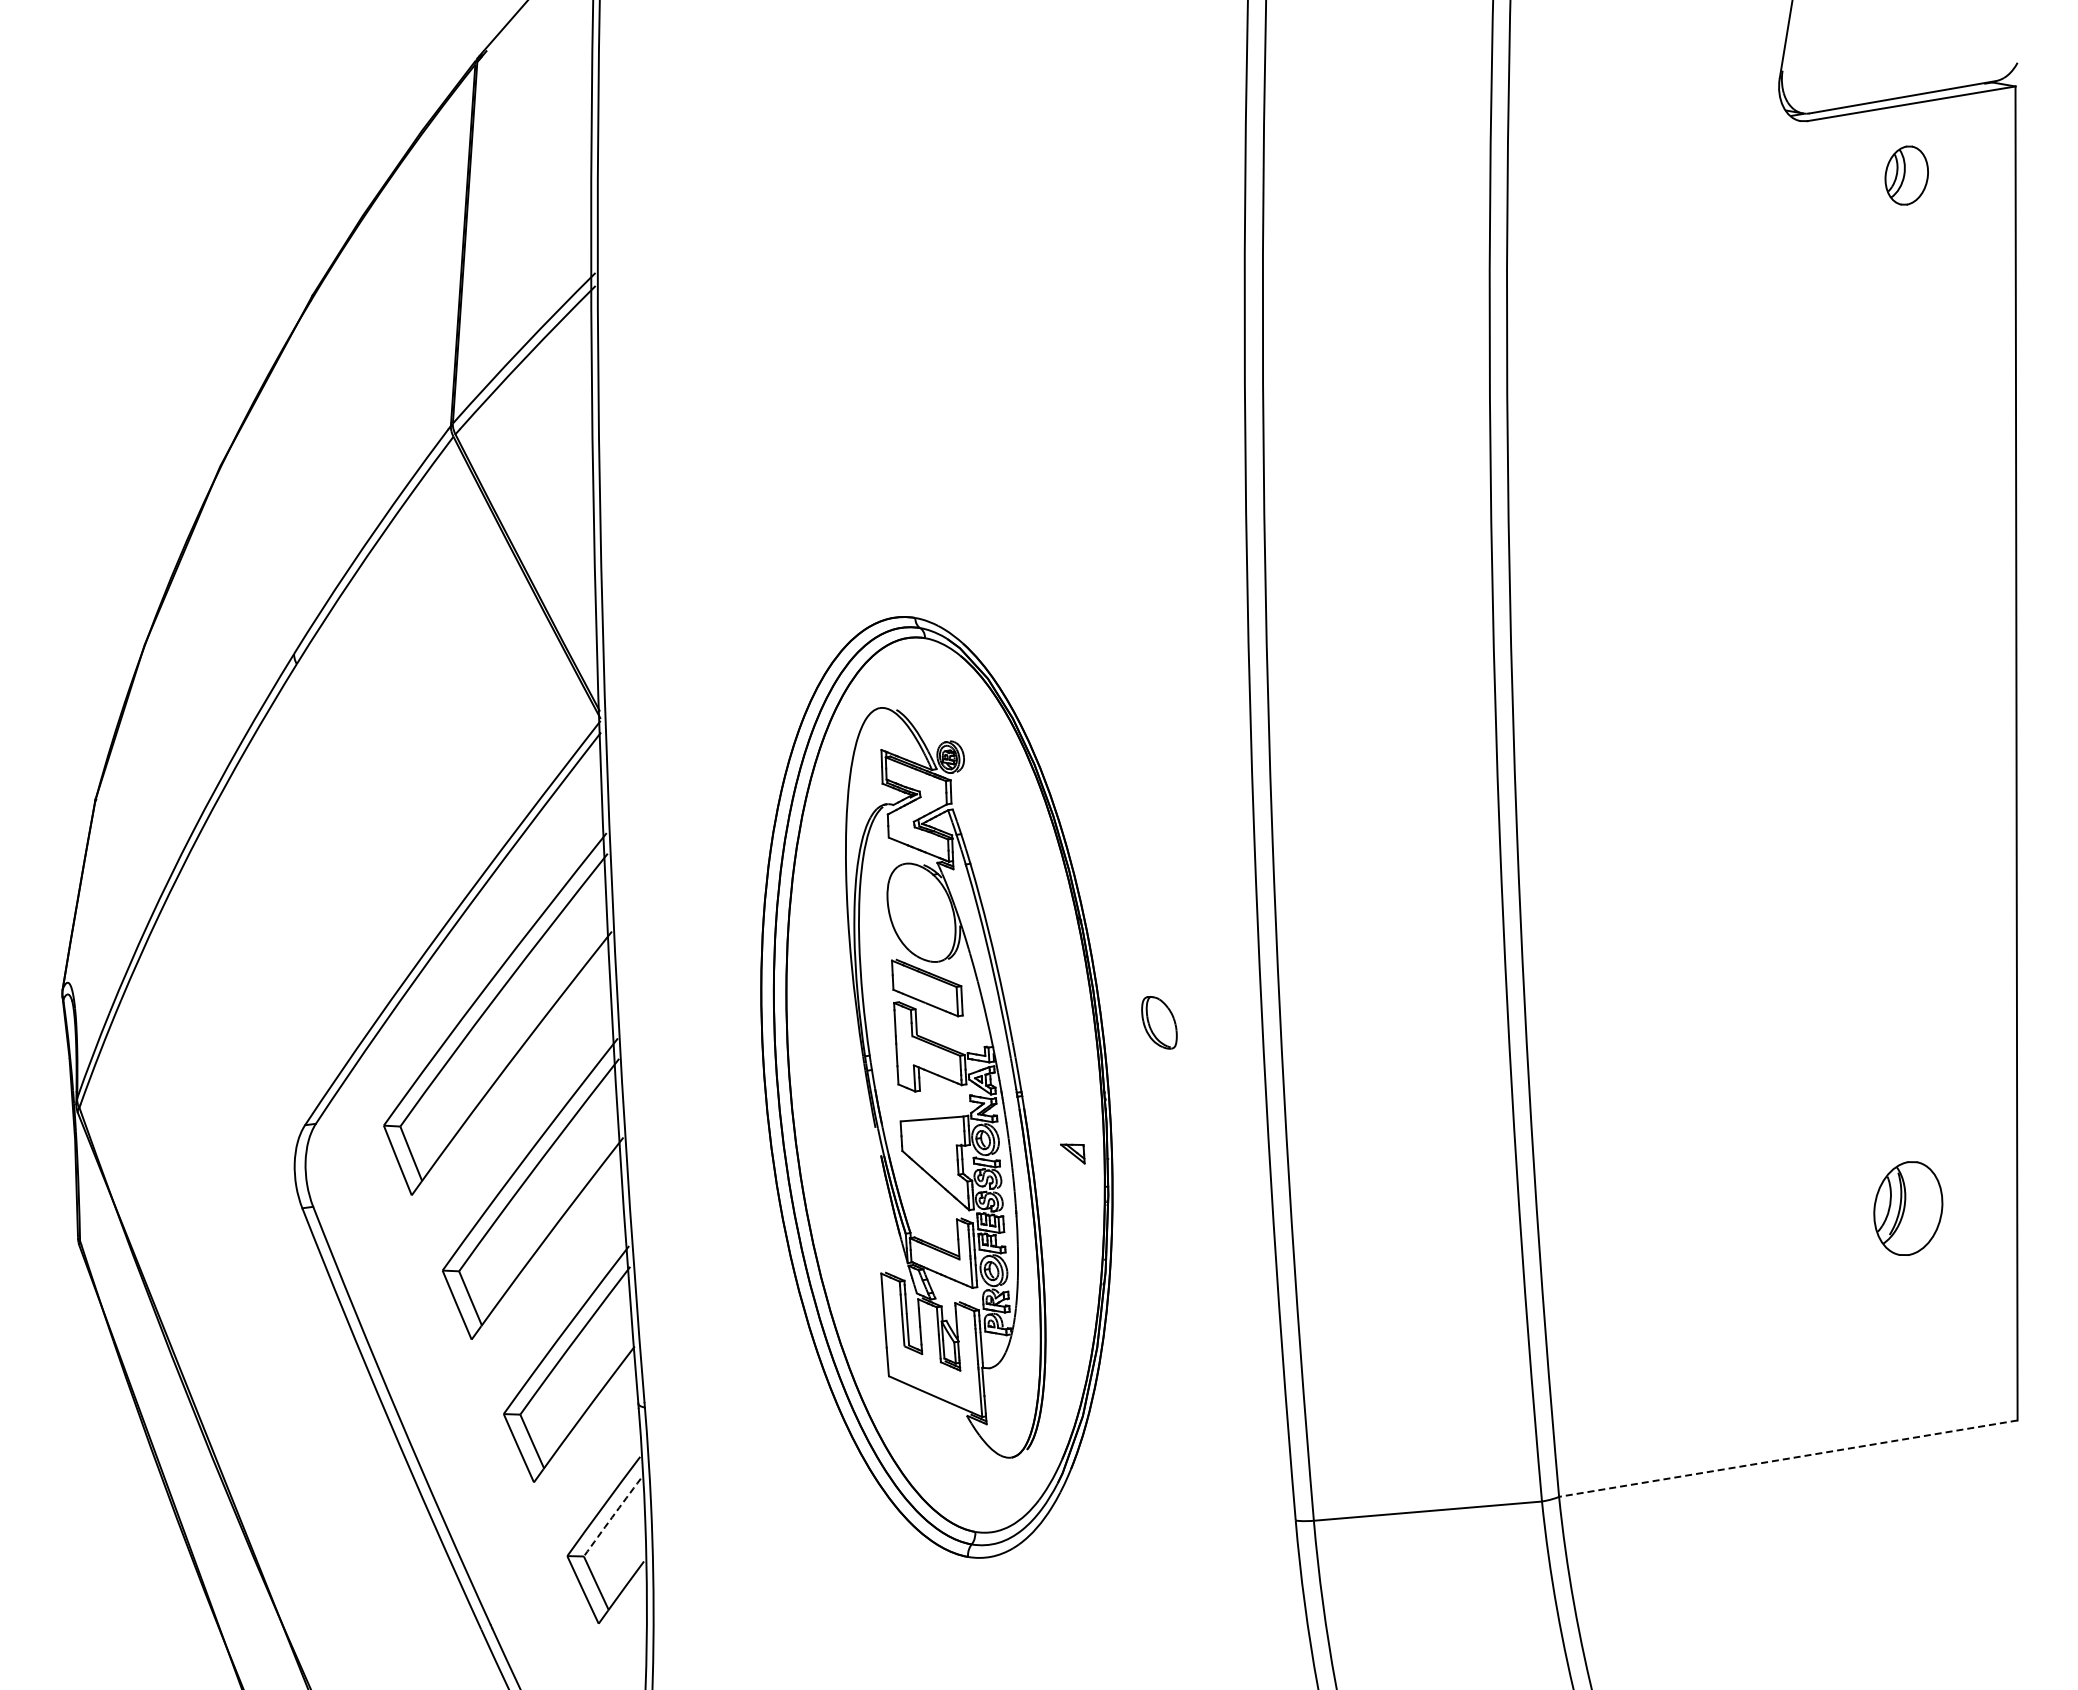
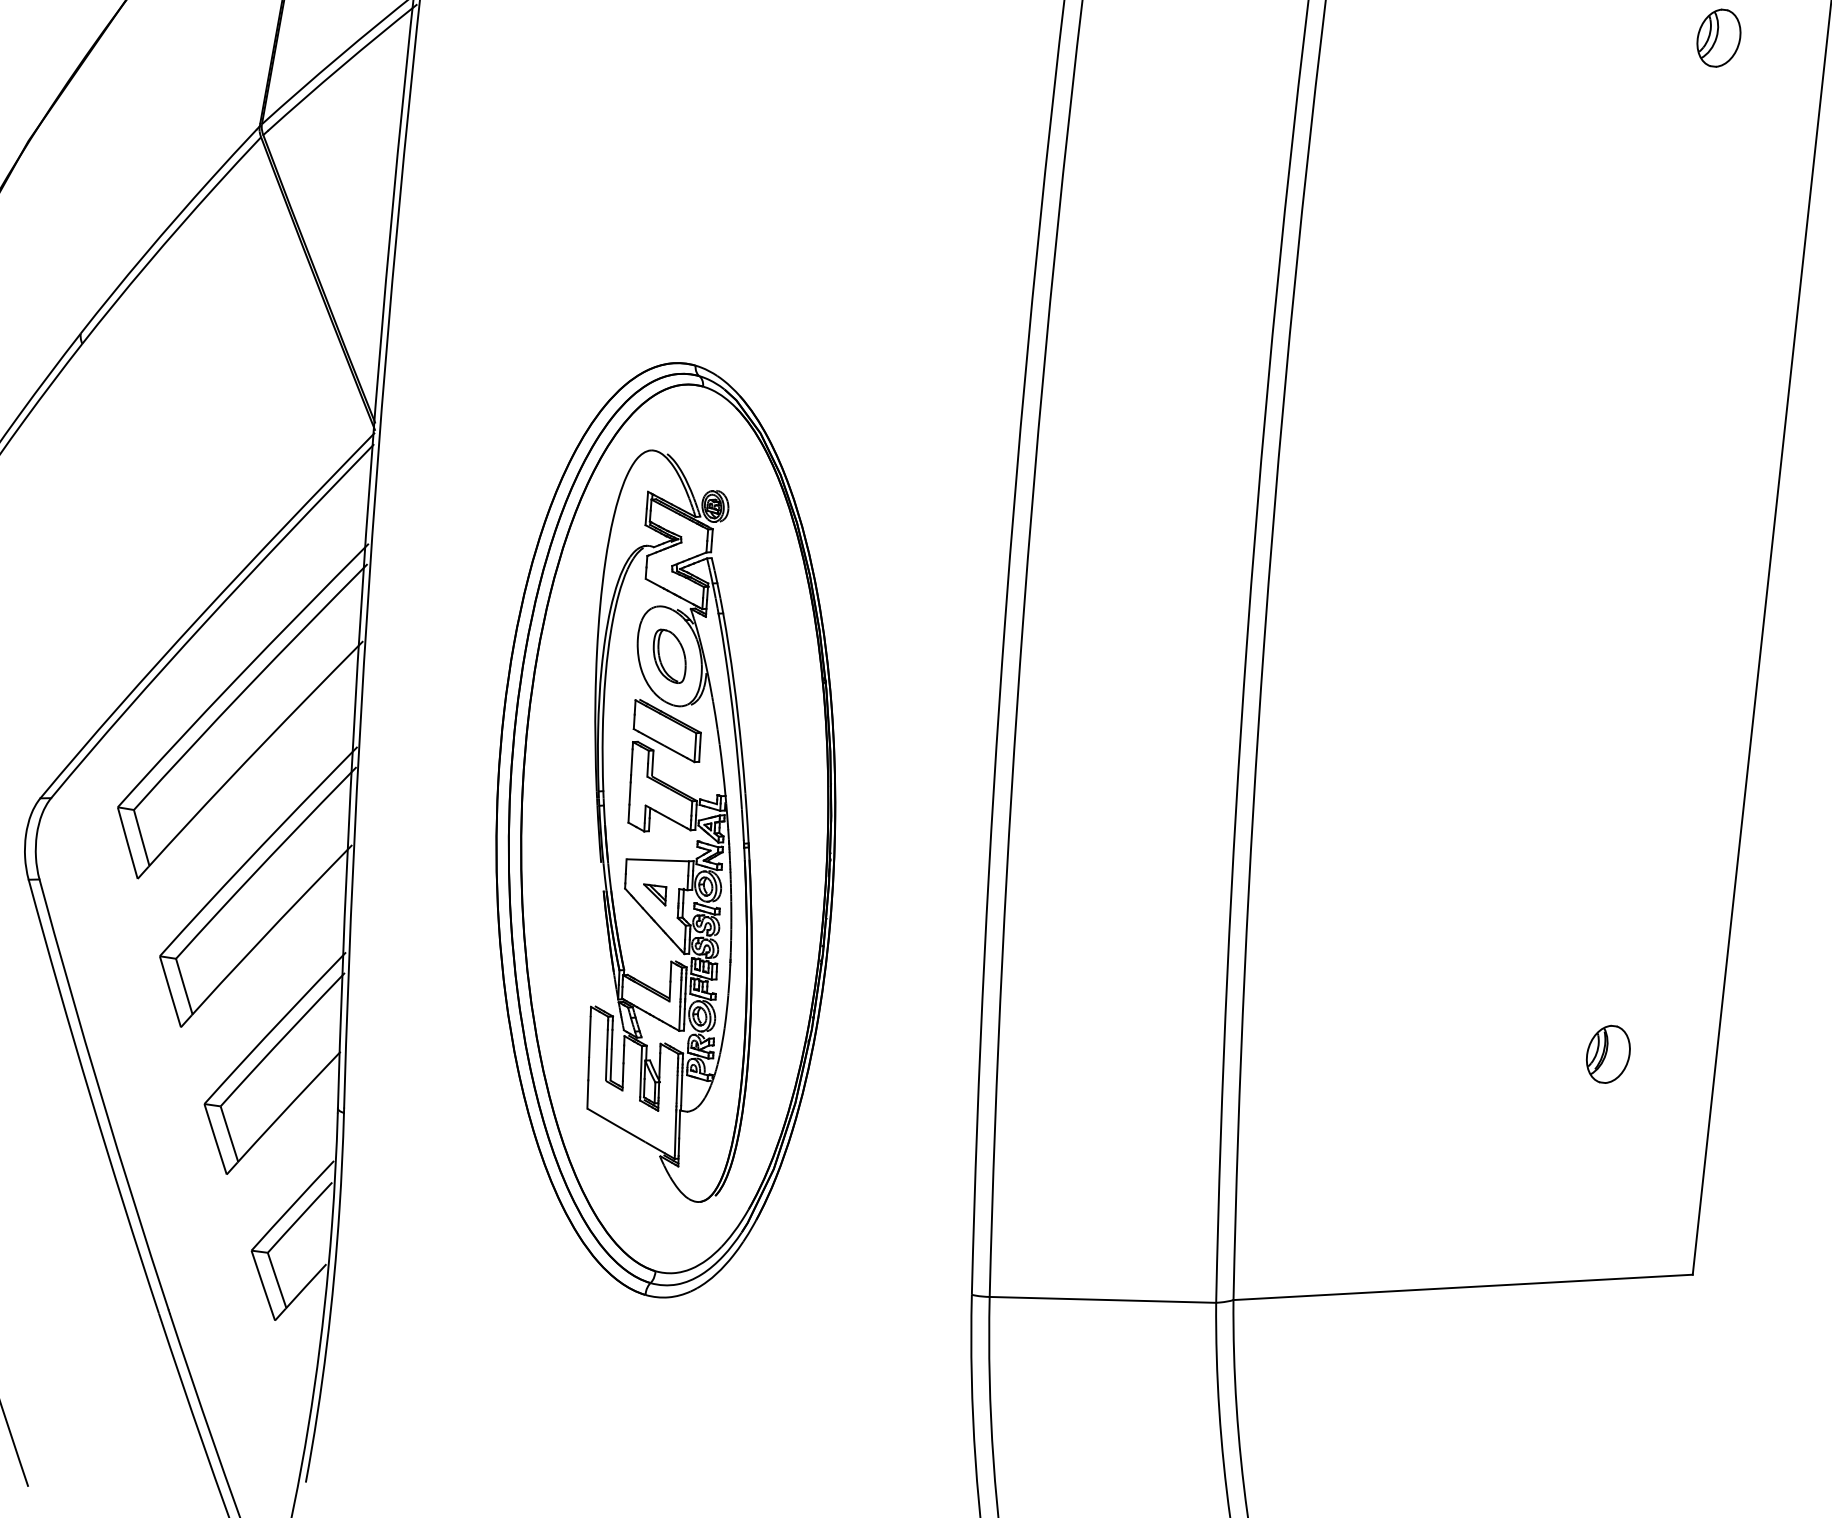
part: (1159, 1022) -> (669, 656), moved
part: (1072, 1153) -> (654, 894), moved
part: (1908, 1208) -> (1608, 1054), size x0.62
line: (1787, 1458) -> (1462, 1287), dashed -> solid
arc: (612, 1517) -> (300, 1217), dashed -> solid

